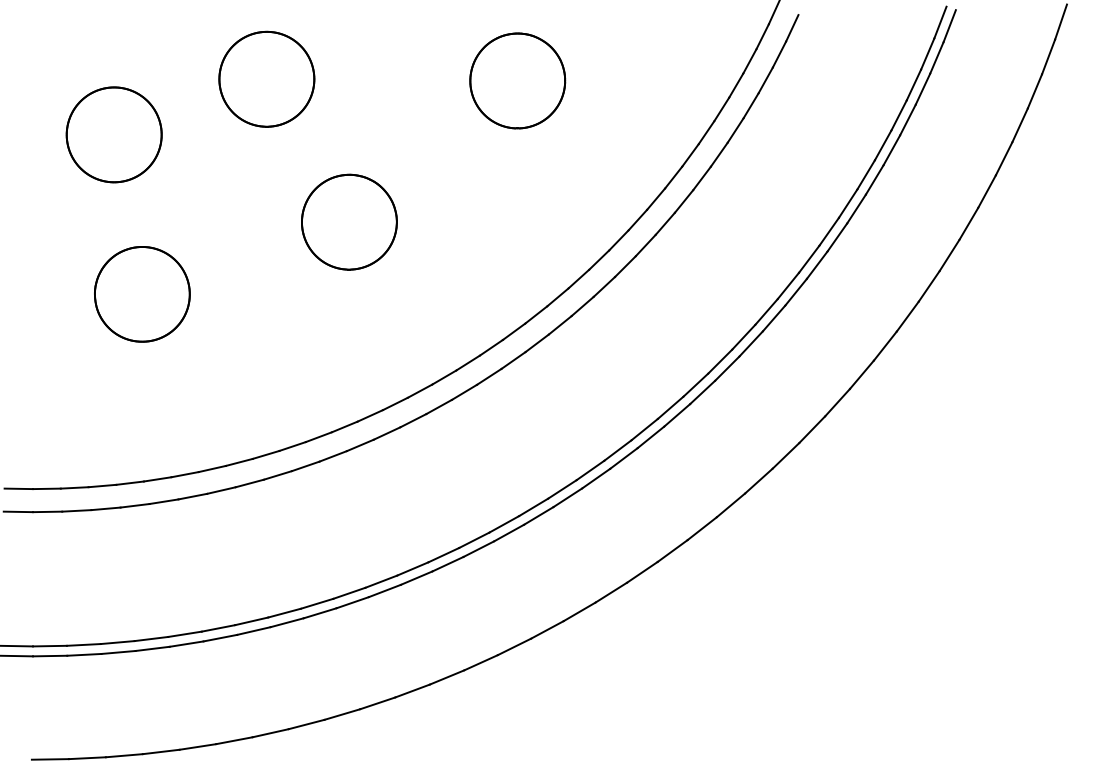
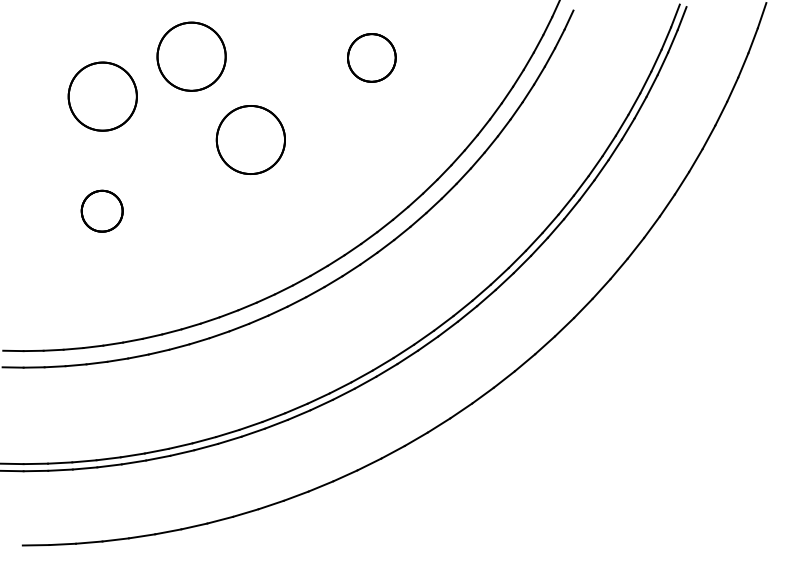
part: (517, 80) -> (371, 57), size x0.7
part: (113, 134) -> (102, 96), moved
part: (349, 221) -> (250, 139), moved
part: (142, 294) -> (102, 211), size x0.6

